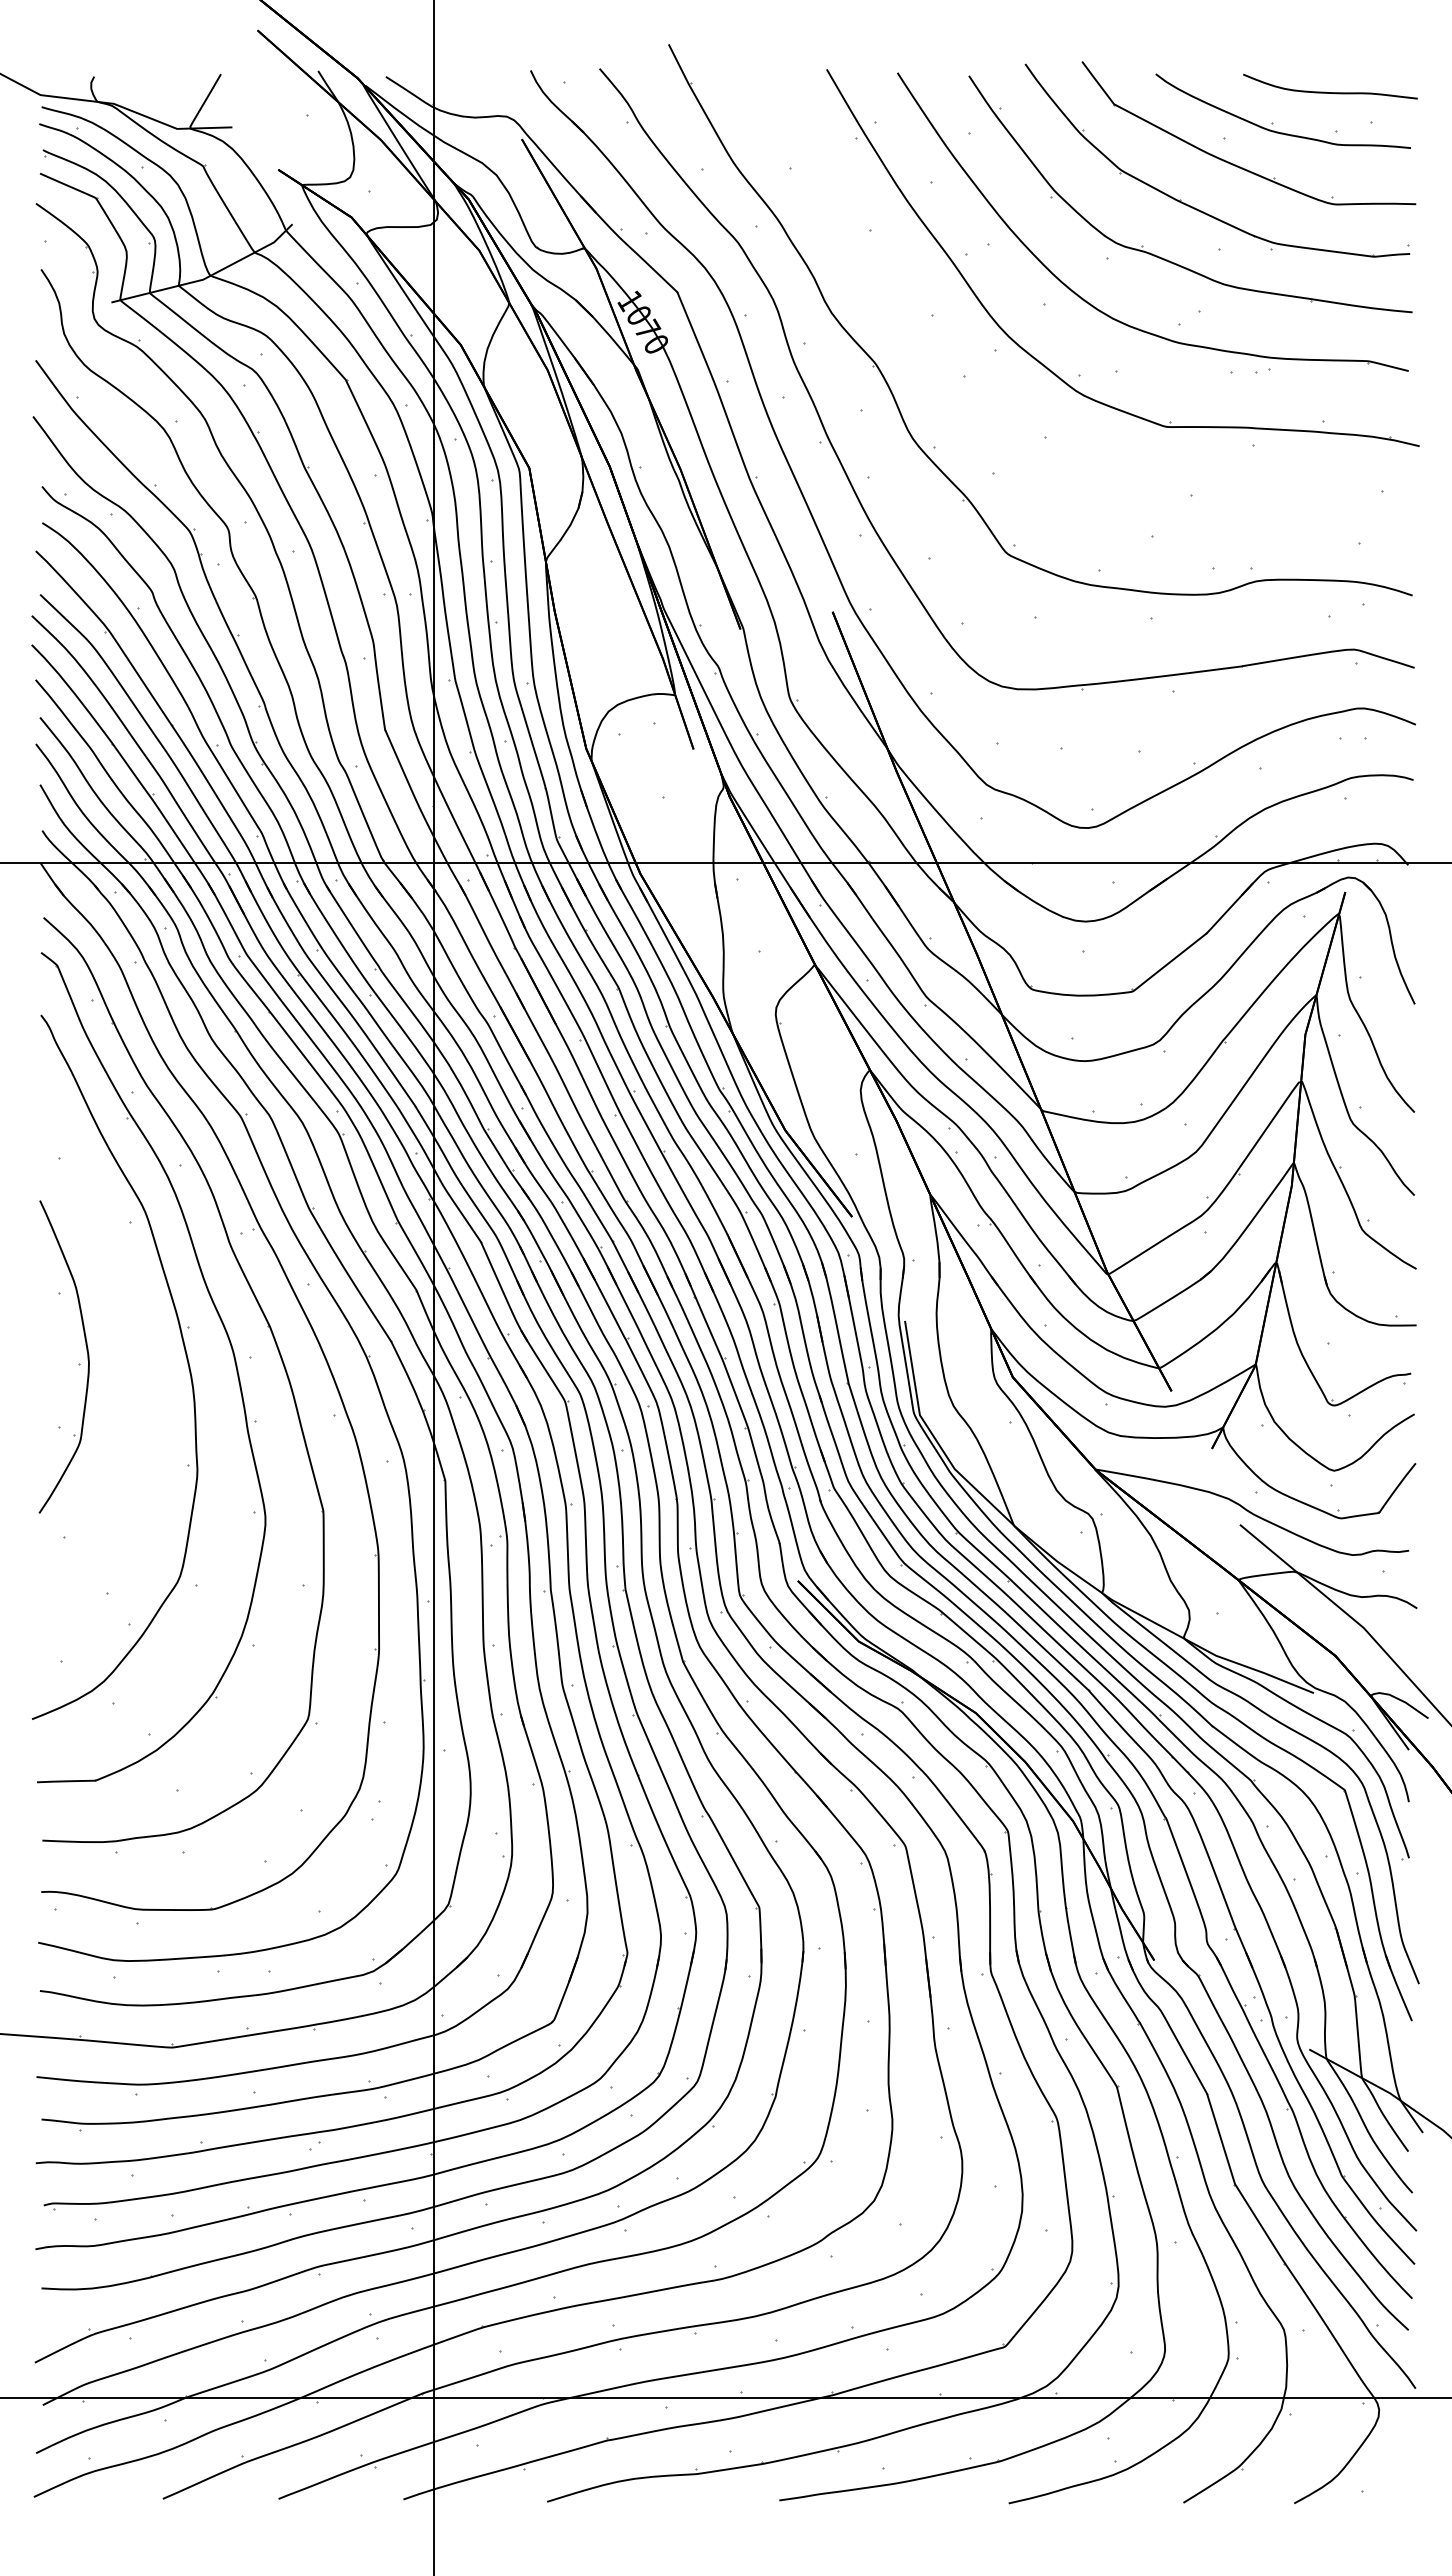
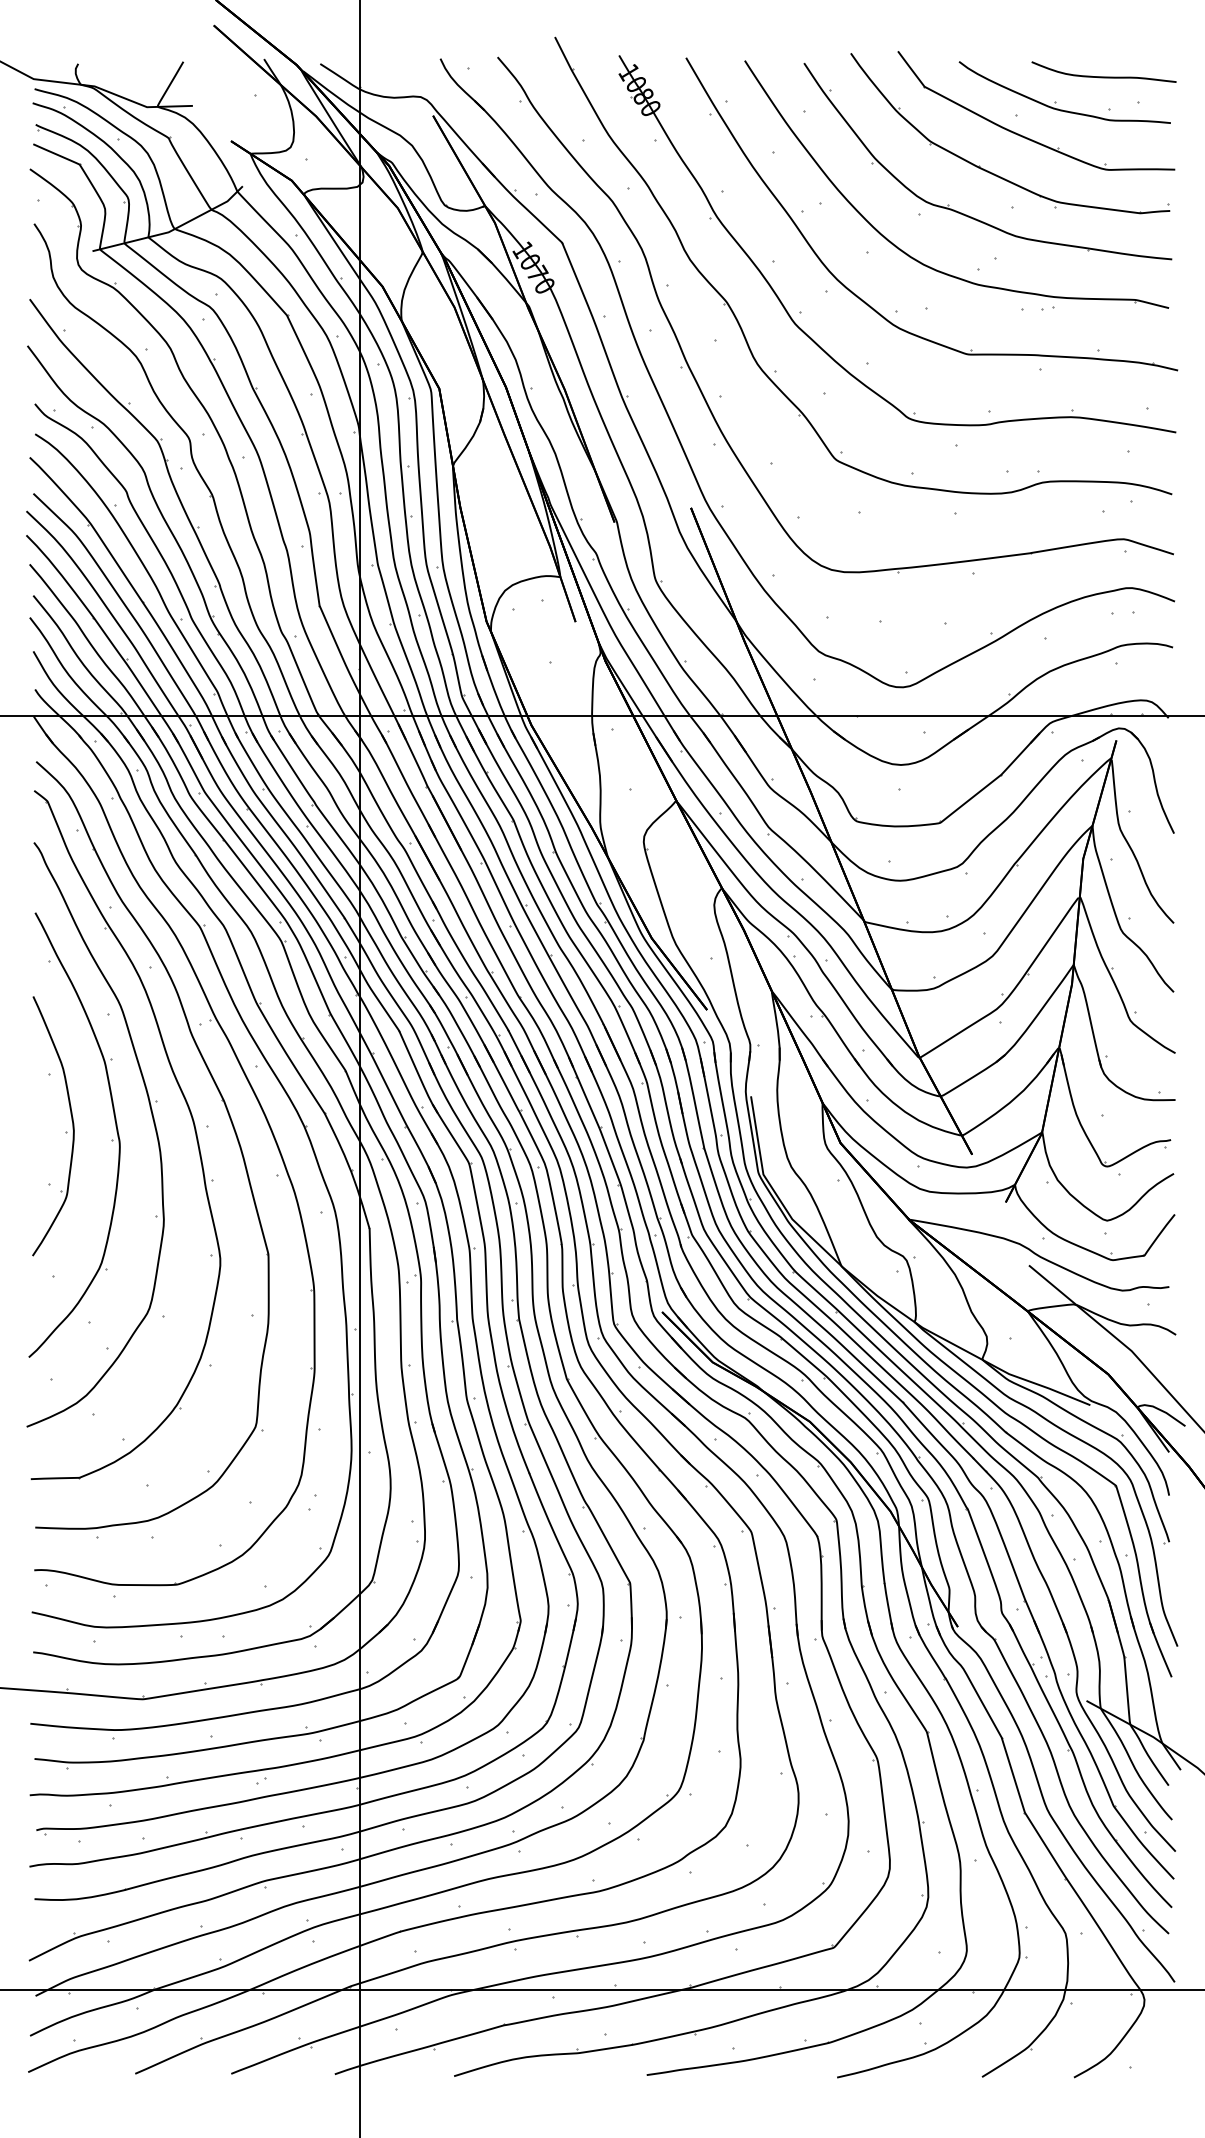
part: (977, 406) -> (811, 337), added
part: (133, 1373) -> (110, 1139), added

